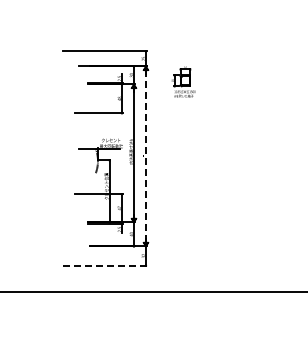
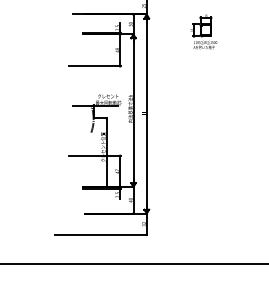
part: (183, 81) -> (203, 31), moved
line: (146, 156) -> (147, 114), dashed -> solid
line: (104, 265) -> (100, 234), dashed -> solid

